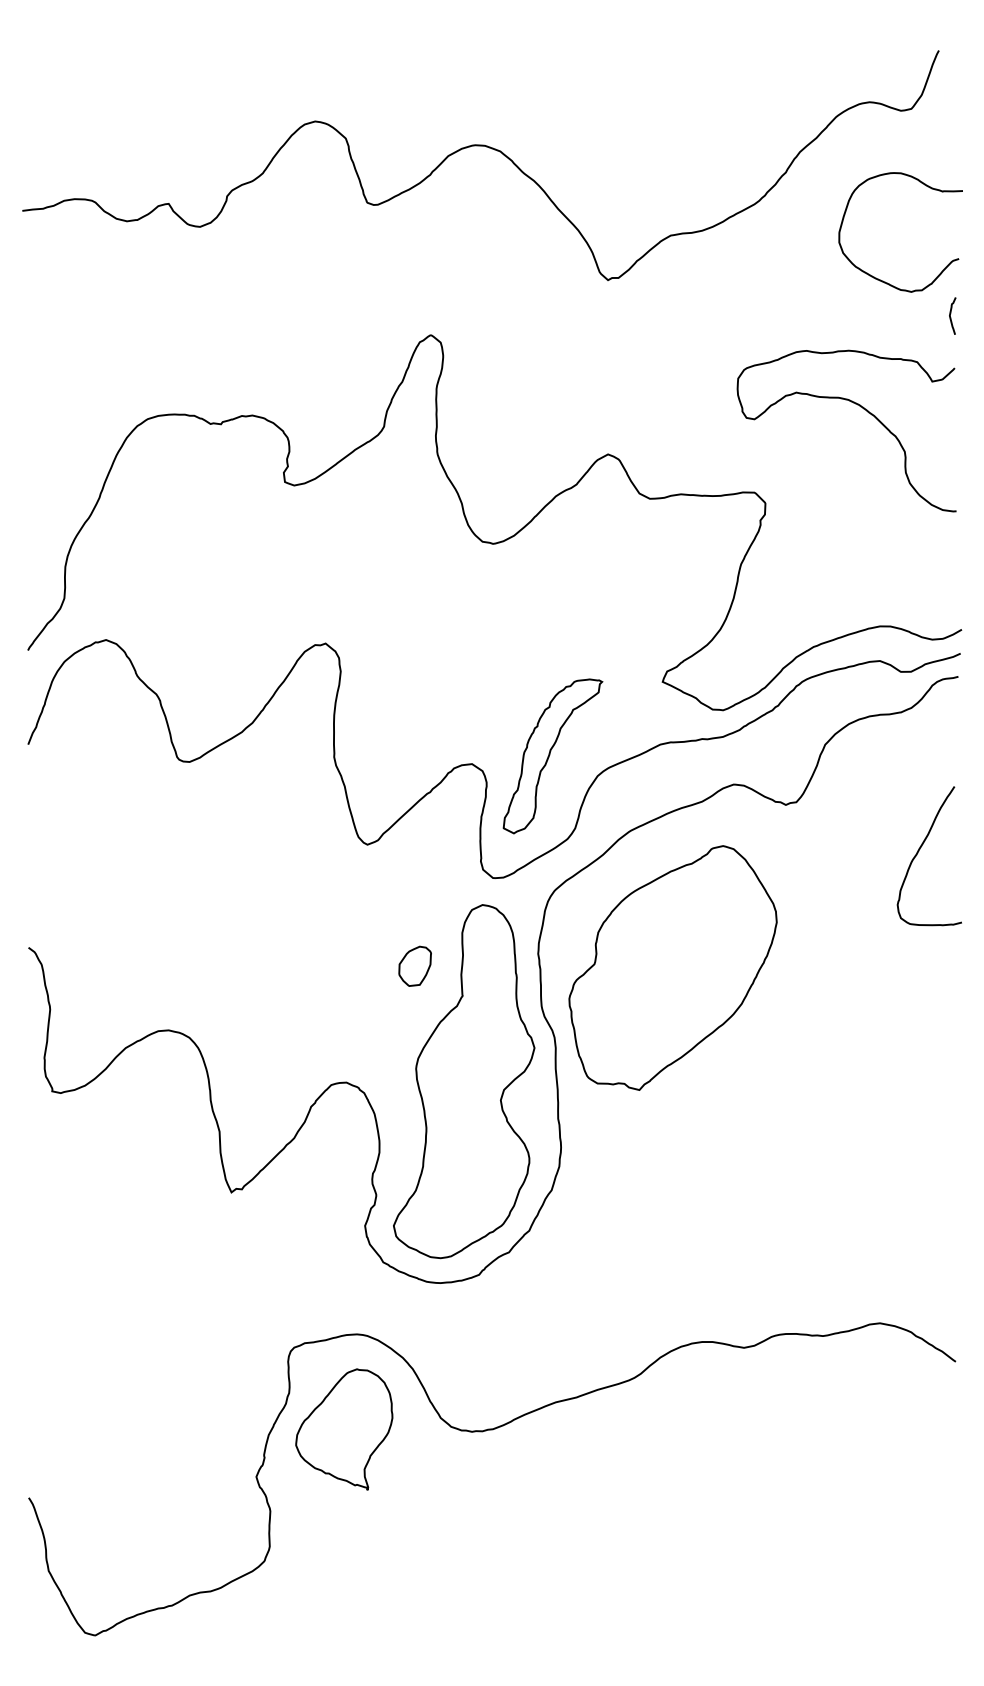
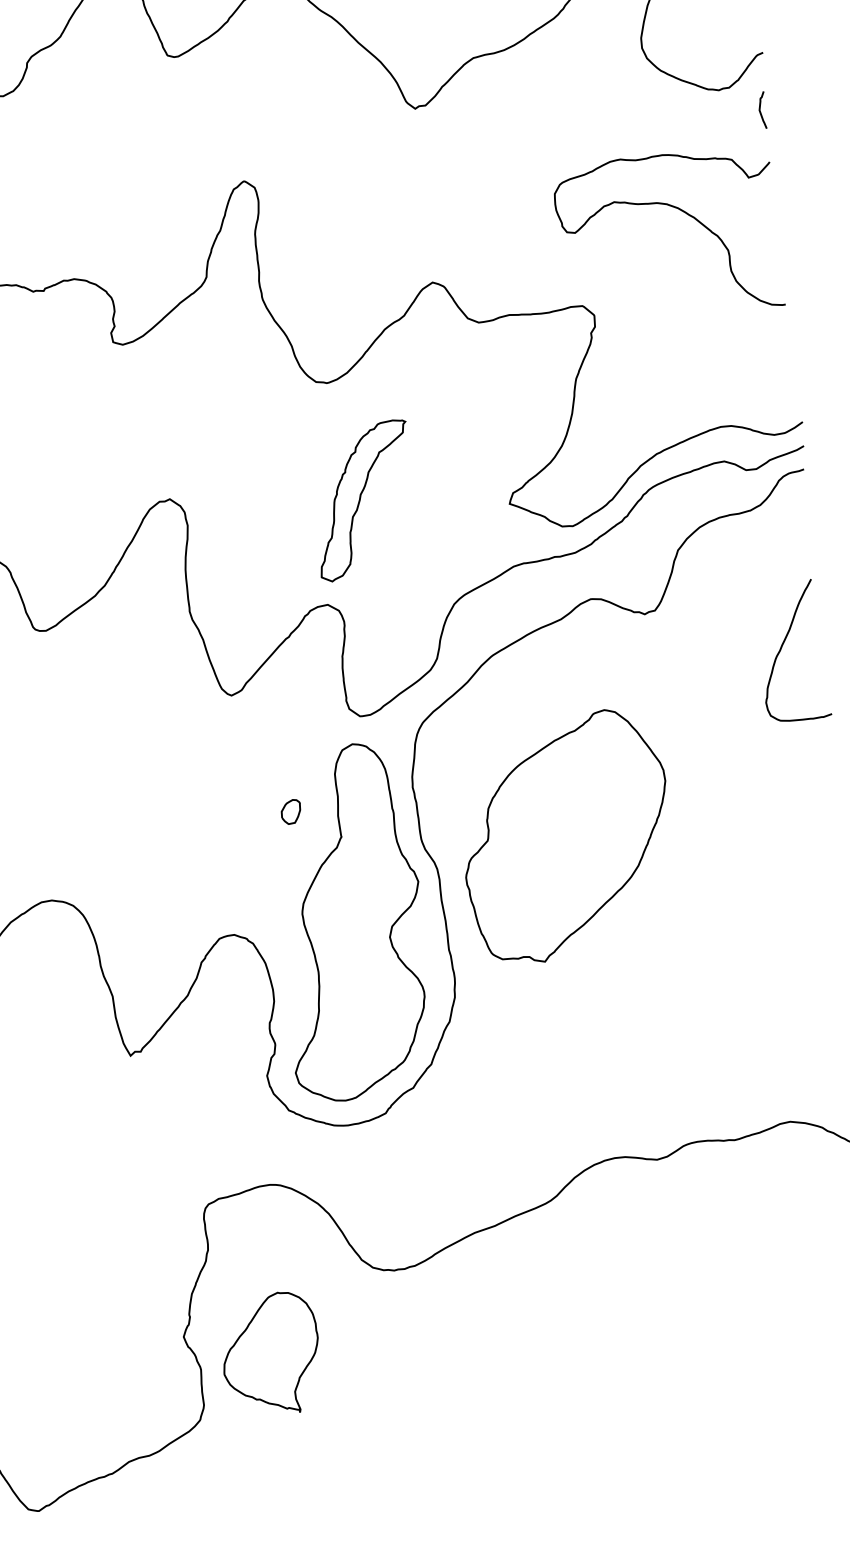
part: (552, 756) -> (363, 500), moved
part: (414, 965) -> (290, 811), size x0.6
part: (672, 967) -> (565, 836), moved
part: (344, 1429) -> (271, 1354), moved

